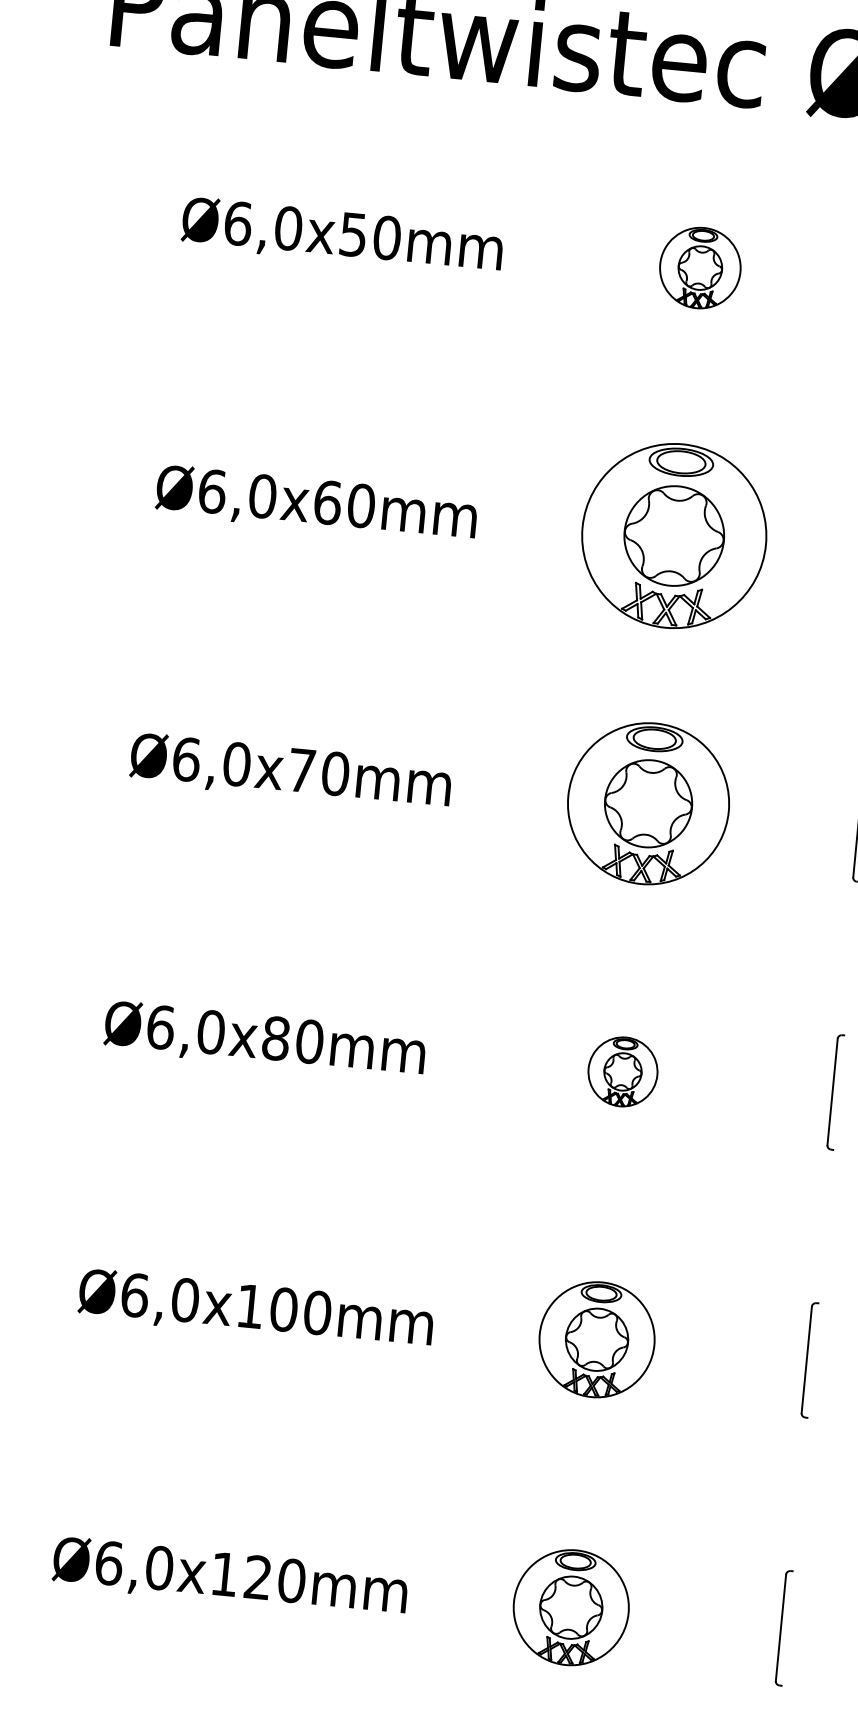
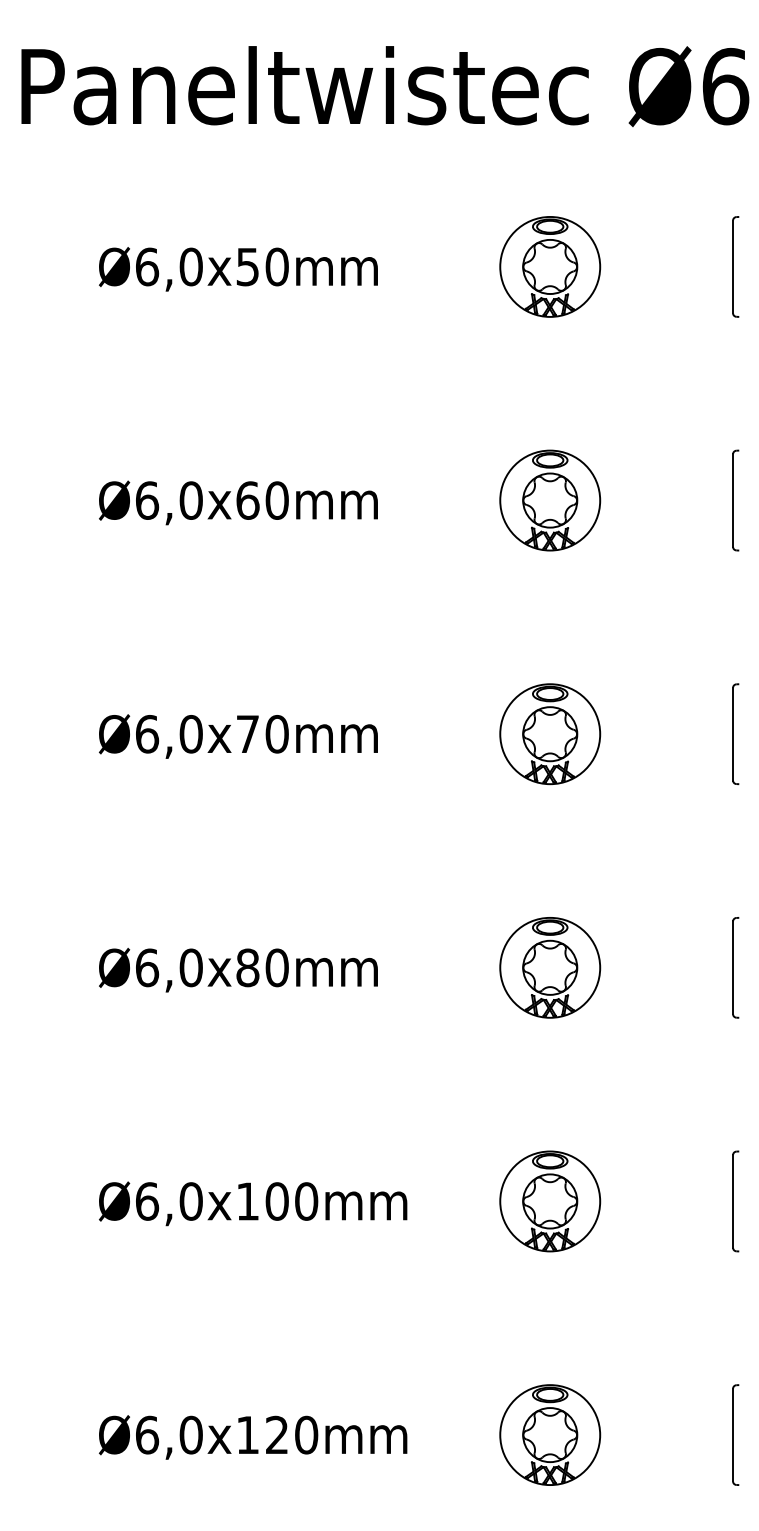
part: (700, 267) -> (550, 266), size x1.43
part: (674, 535) -> (550, 500), size x0.62
part: (648, 804) -> (550, 734), size x0.71
part: (623, 1071) -> (550, 967), size x1.67

